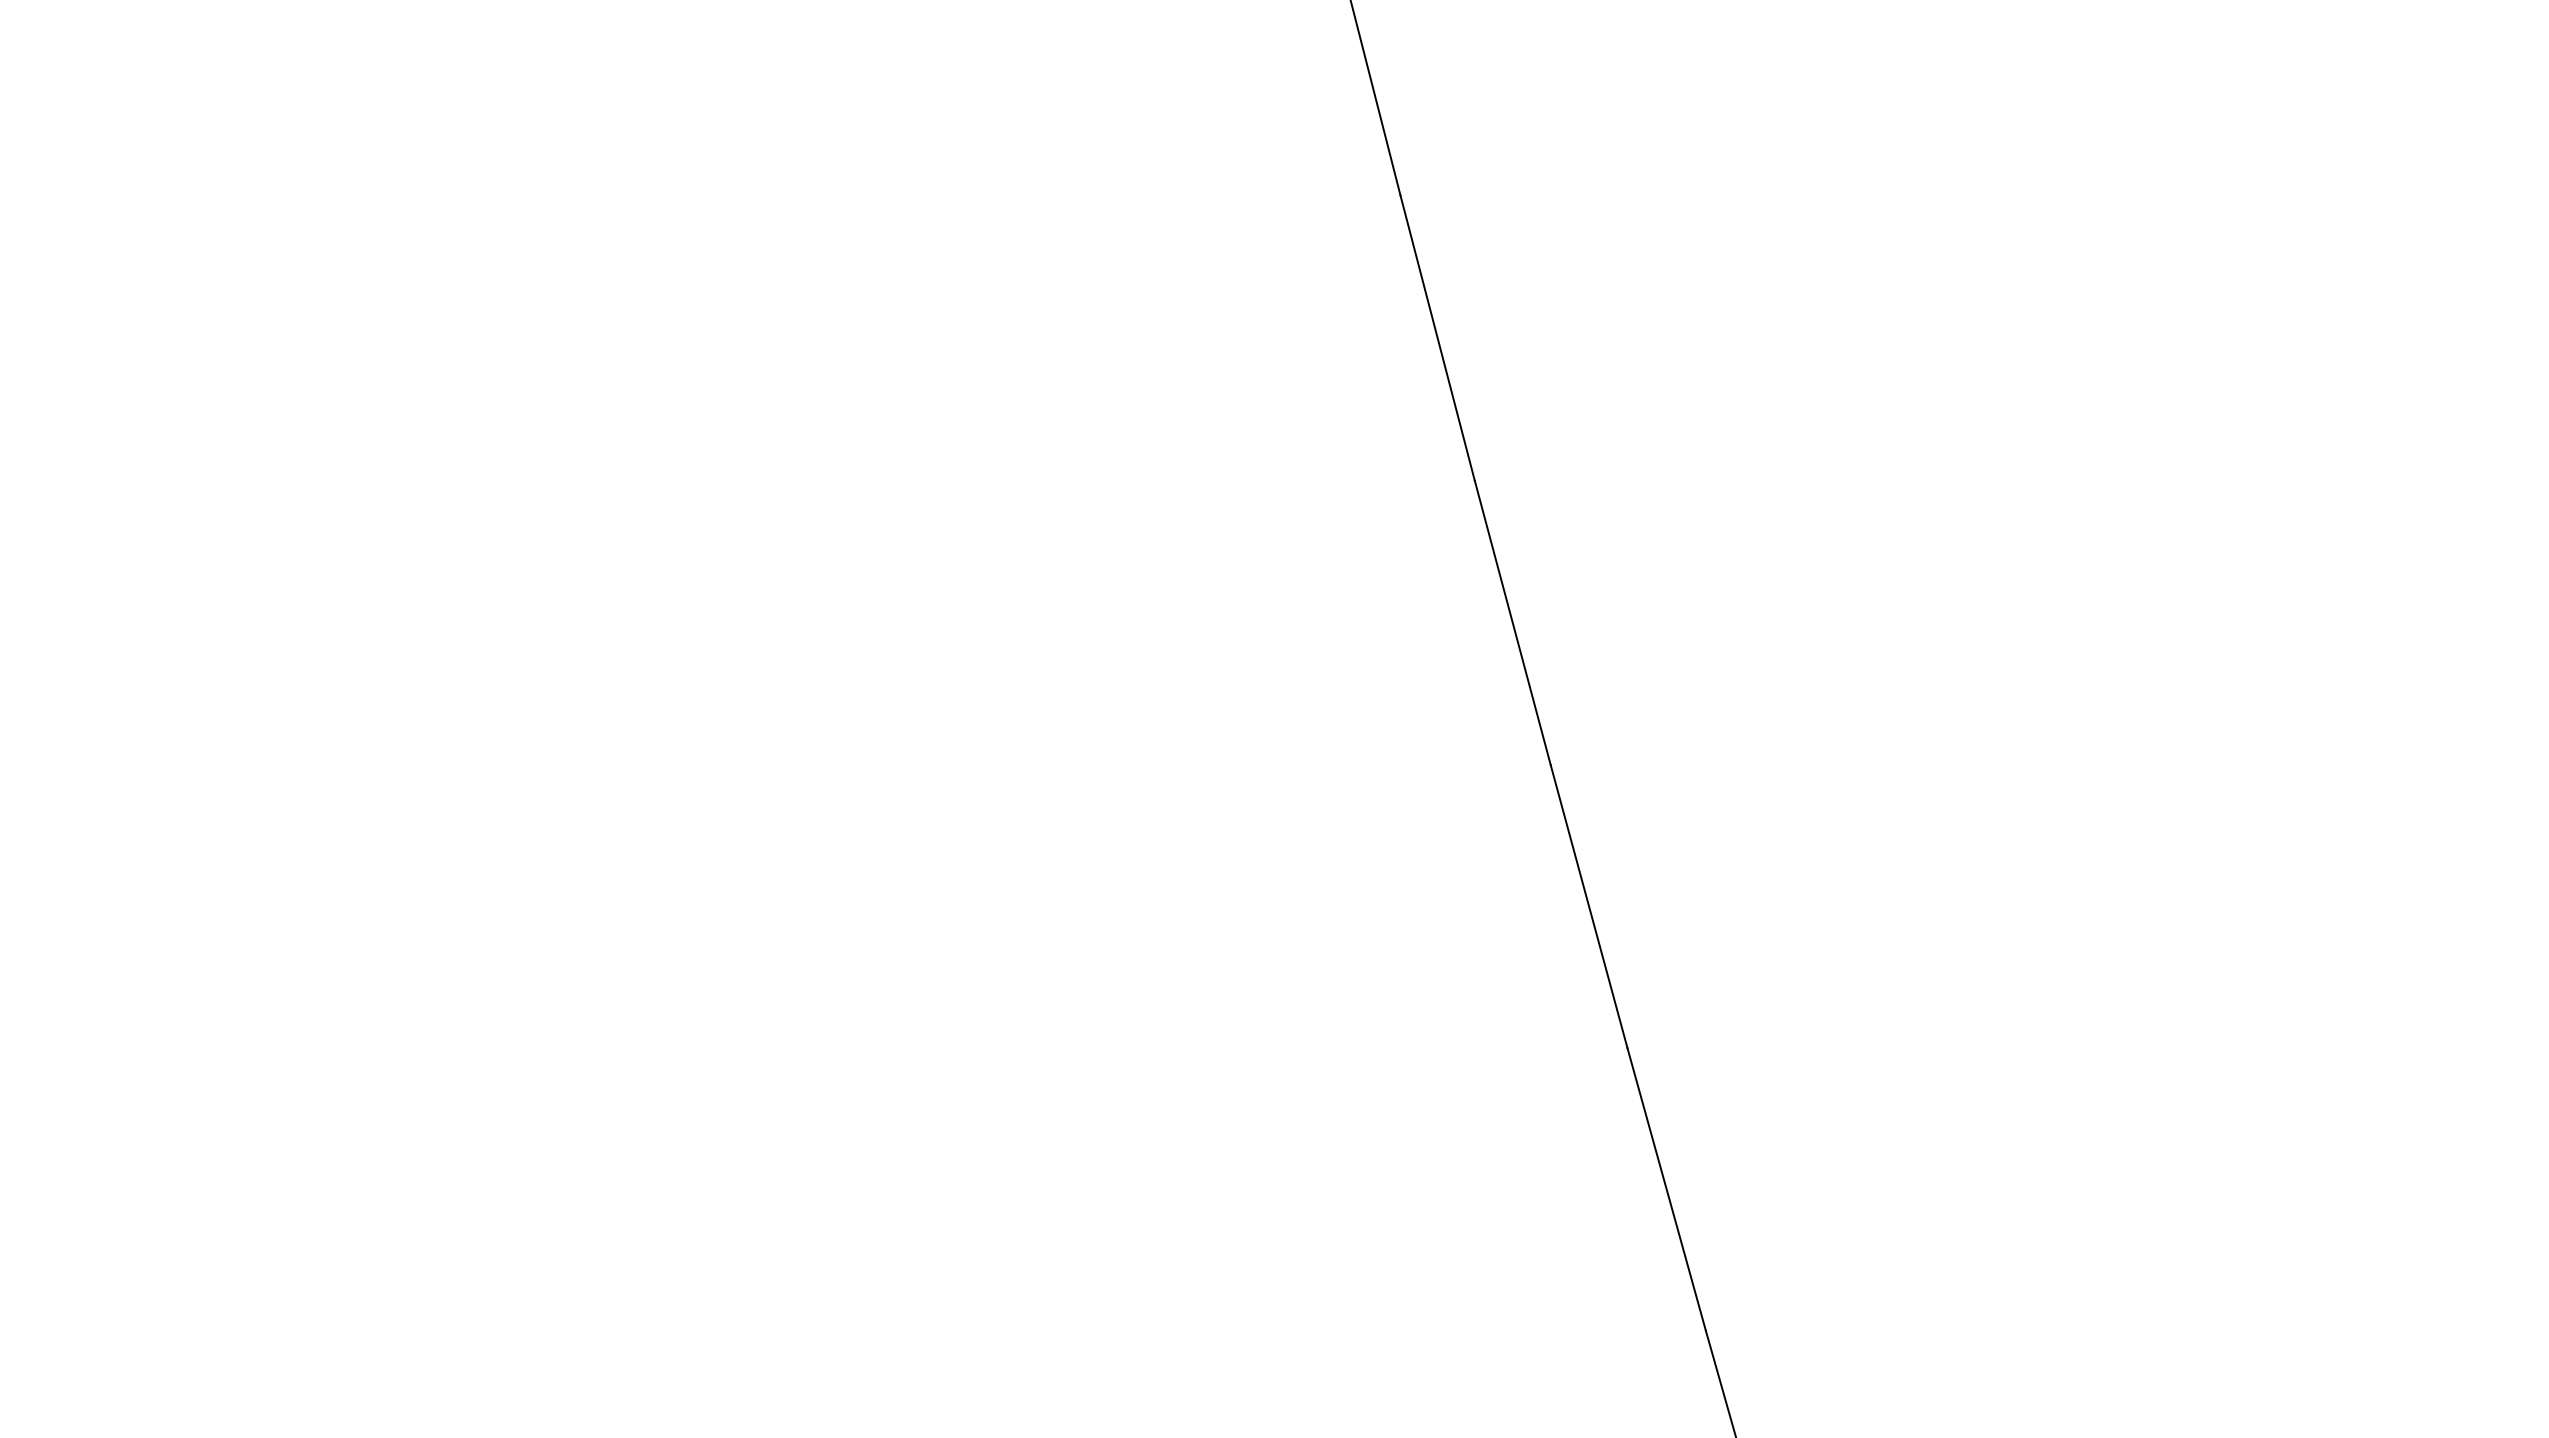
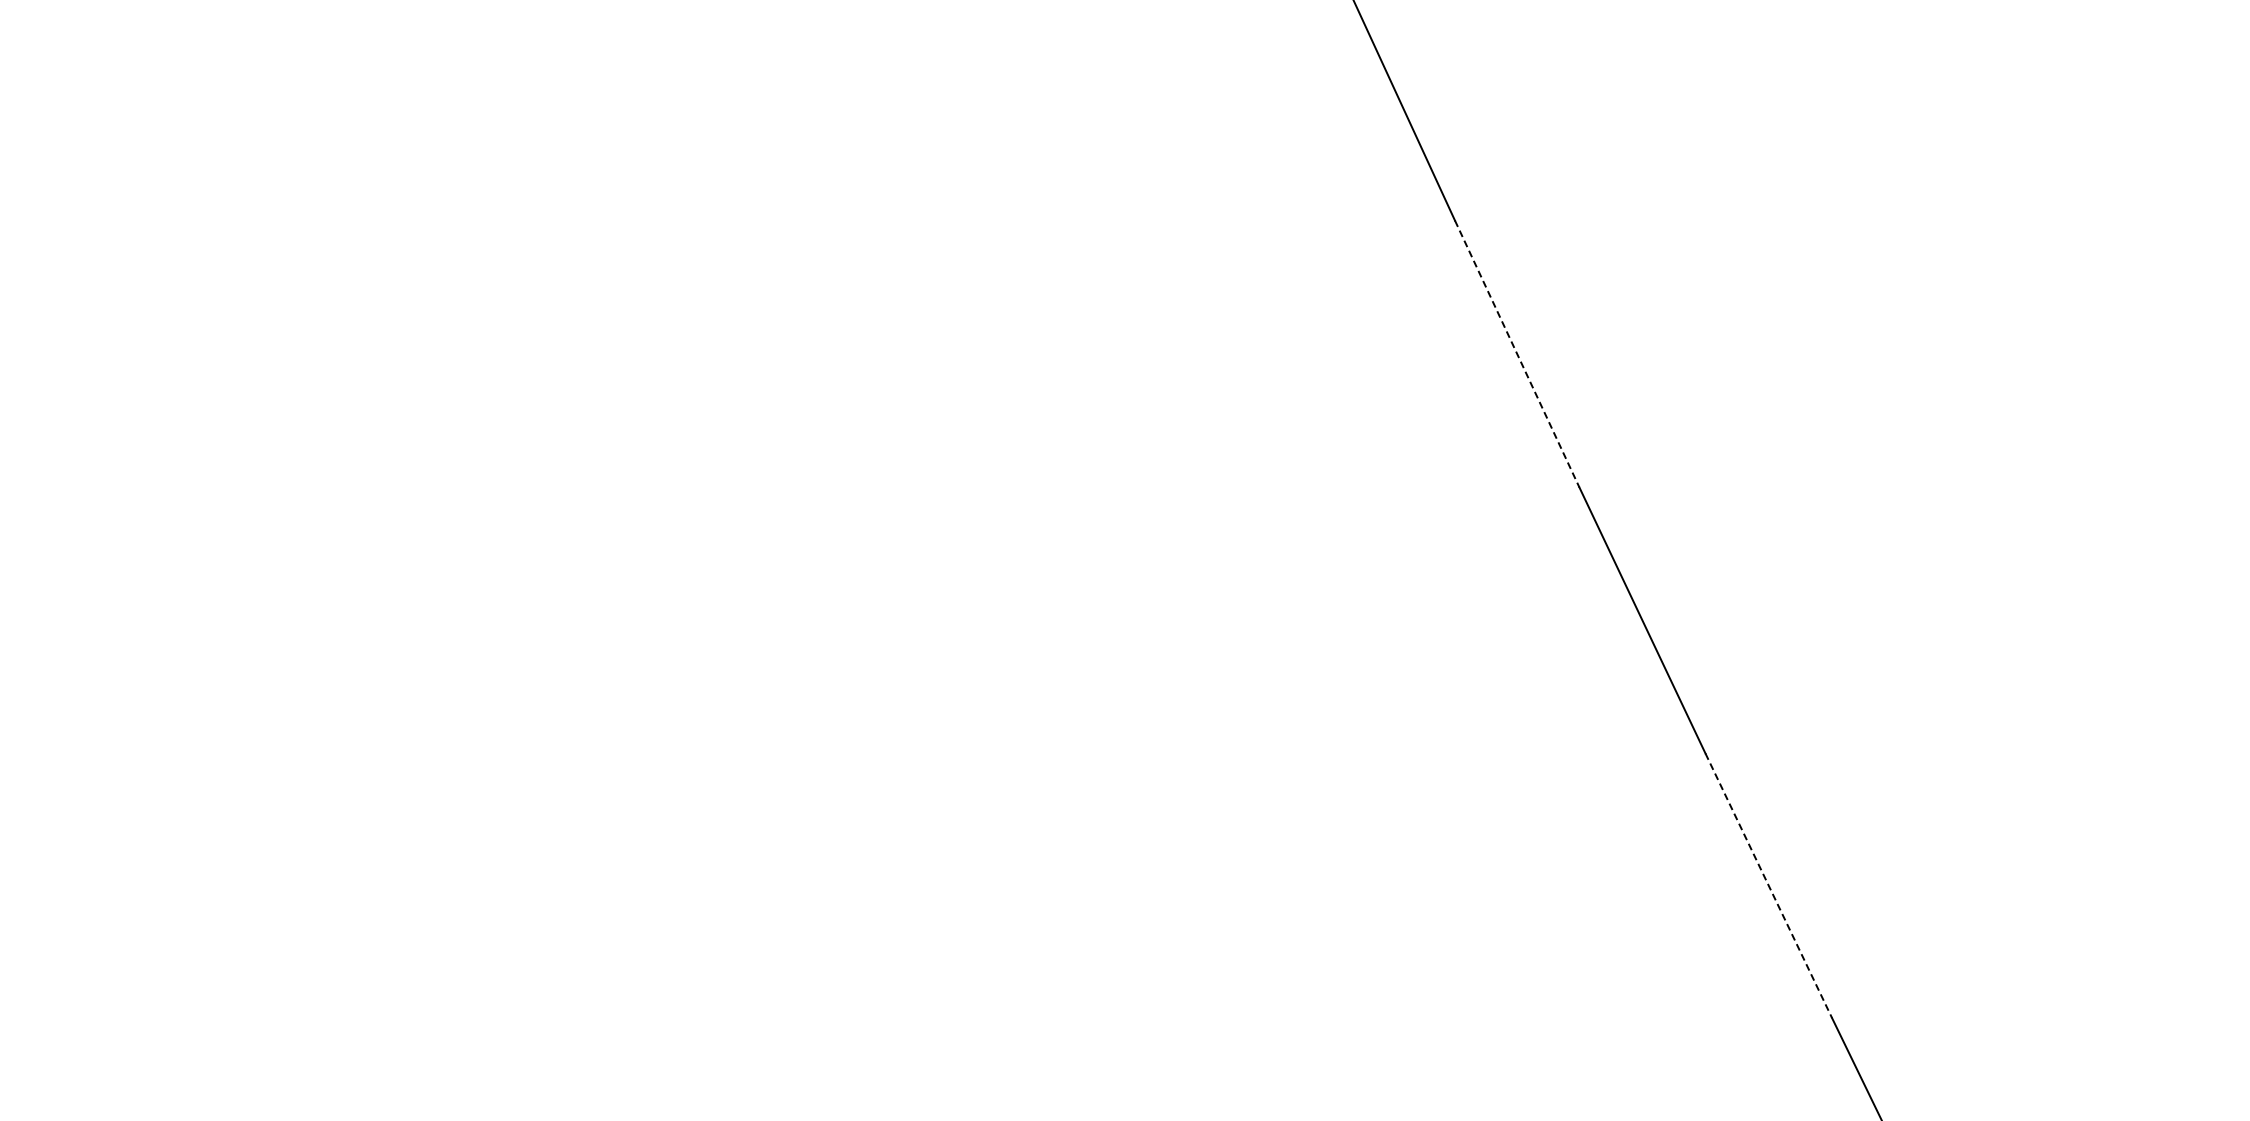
line: (1437, 338) -> (1517, 354), solid -> dashed
line: (1589, 906) -> (1769, 885), solid -> dashed

